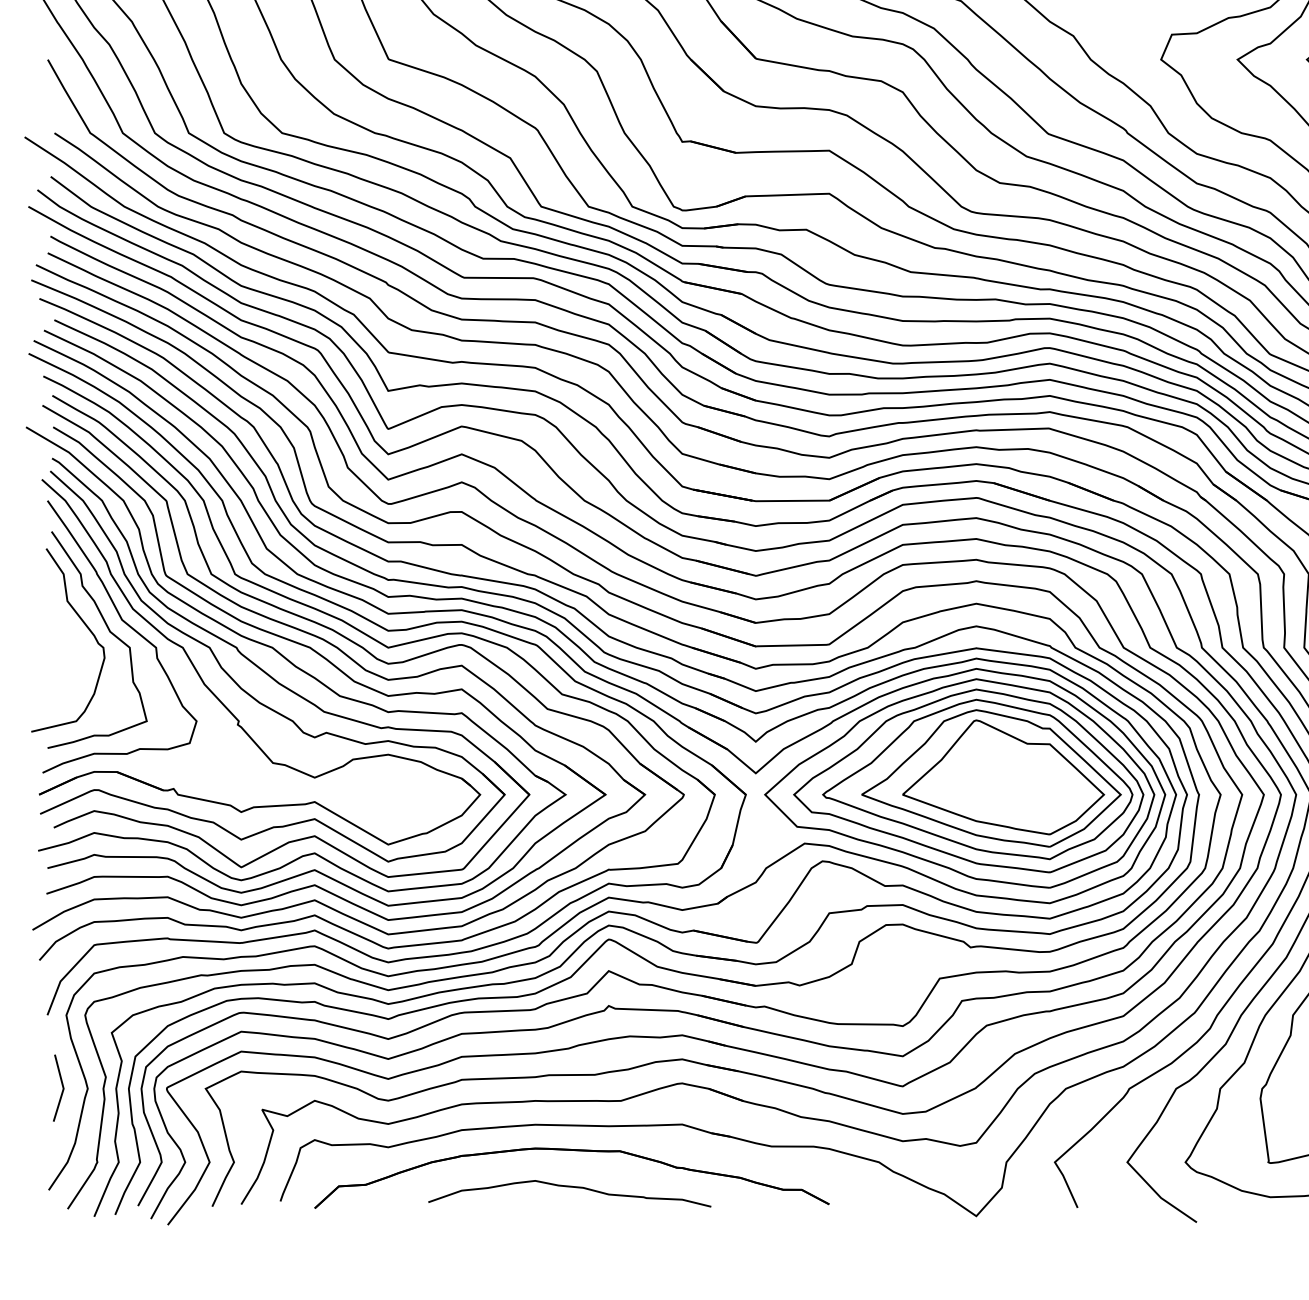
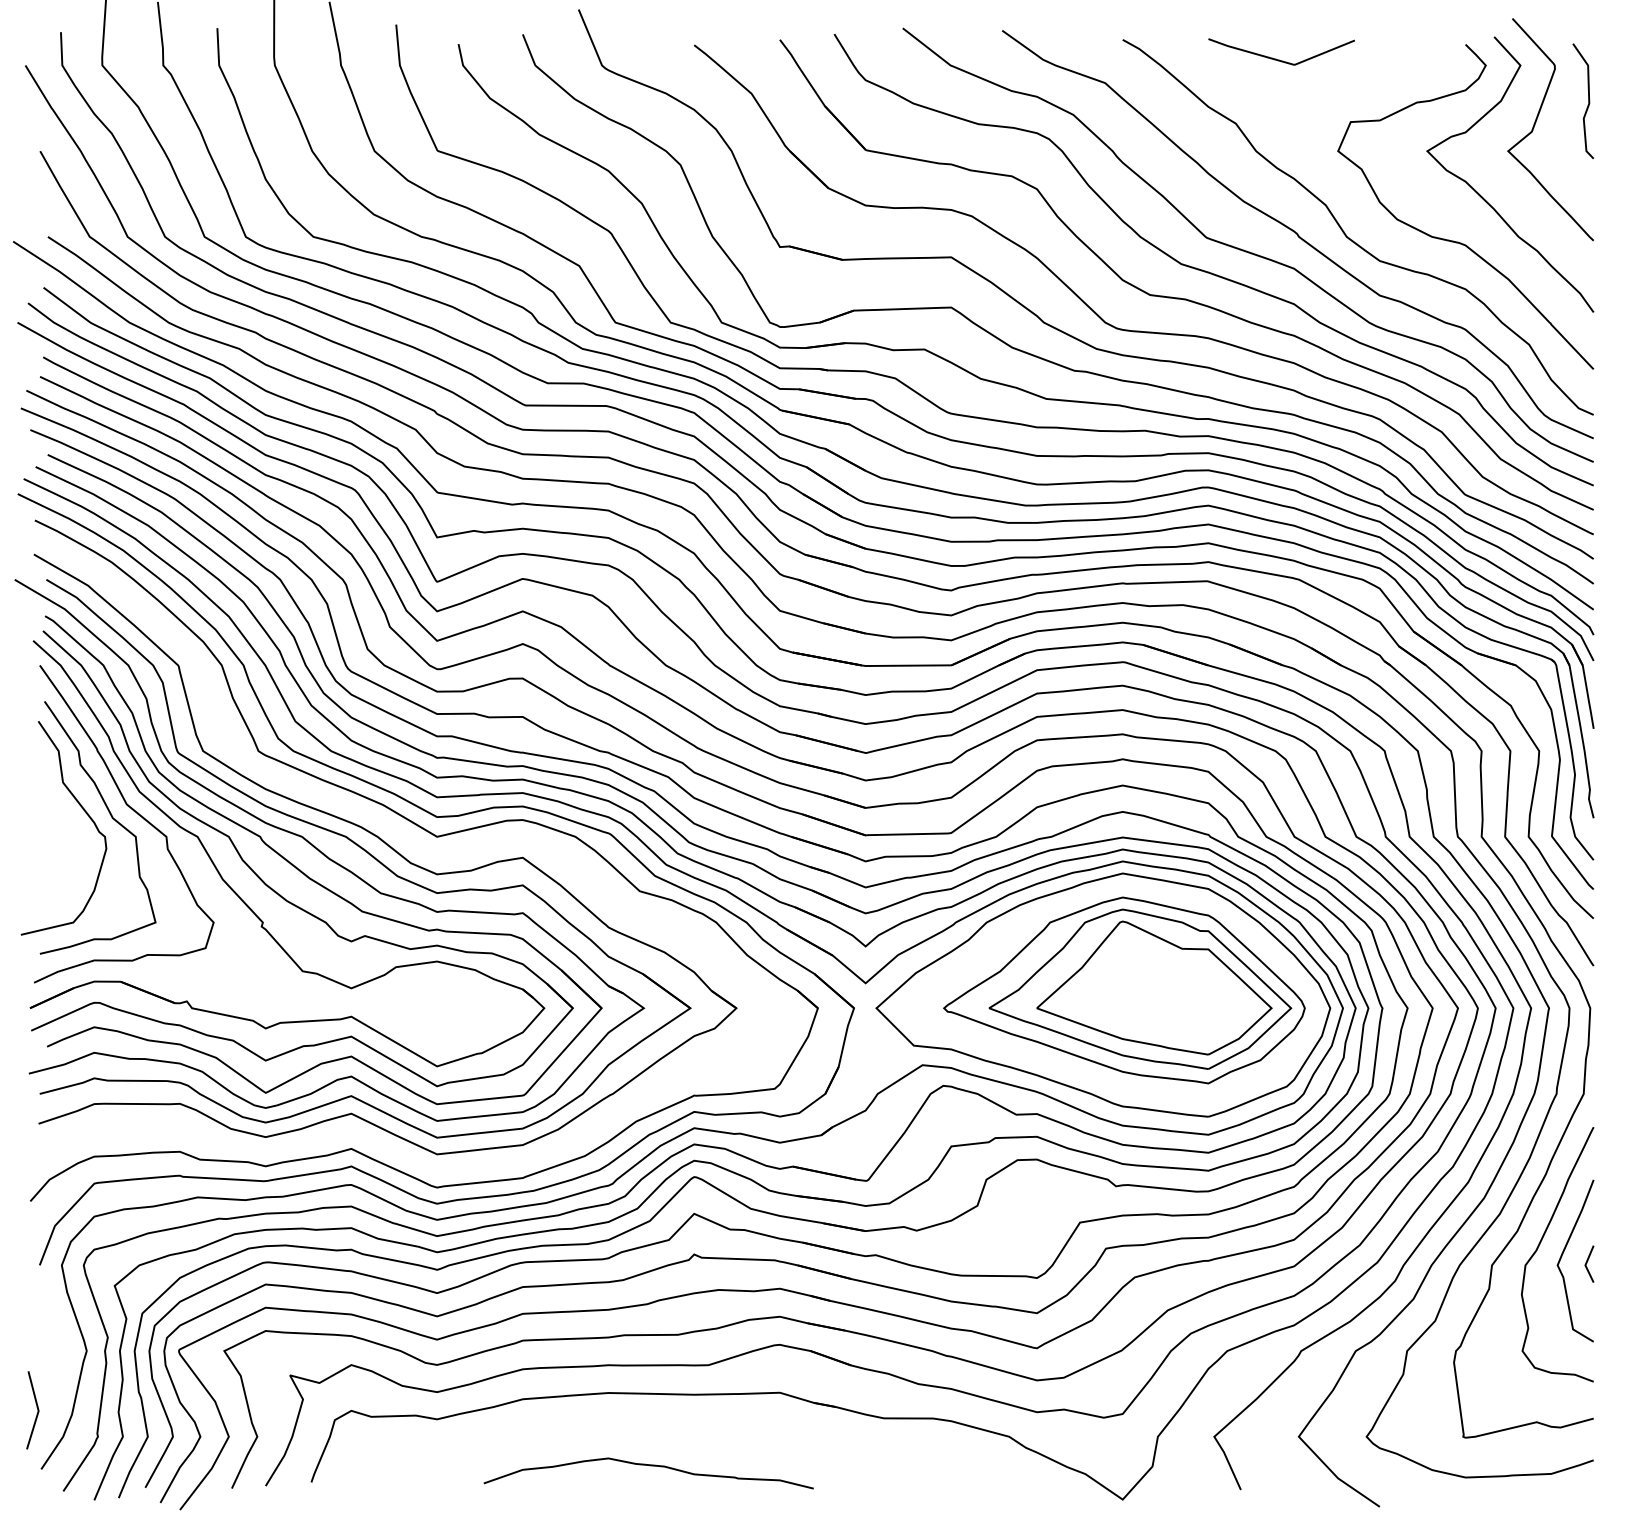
part: (367, 652) -> (412, 842), removed
part: (968, 780) -> (1113, 991), removed
line: (61, 1085) -> (36, 1407), moved
part: (572, 1150) -> (651, 1423), removed

